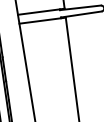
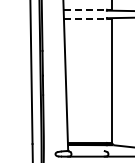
line: (42, 11) -> (88, 9), solid -> dashed
line: (42, 21) -> (87, 19), solid -> dashed

